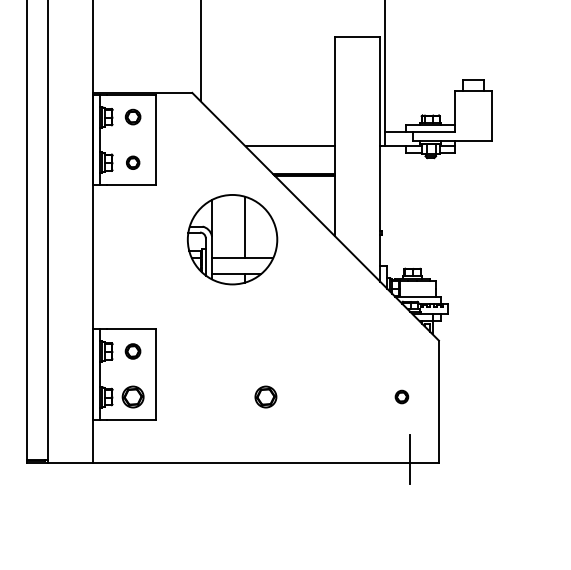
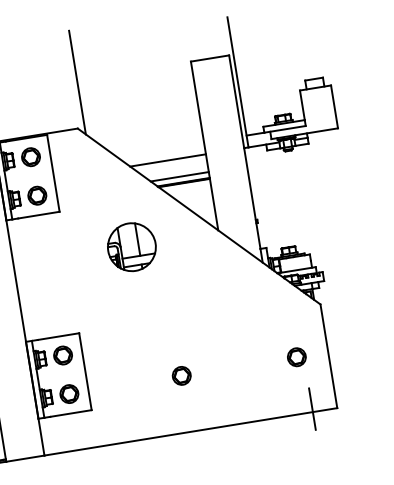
part: (132, 116) -> (30, 156), size x1.43
part: (132, 162) -> (36, 195), size x1.67
line: (300, 167) -> (179, 176), added
part: (232, 239) -> (131, 247), size x0.62
part: (132, 351) -> (62, 355), size x1.43
part: (401, 396) -> (296, 356), size x1.67

